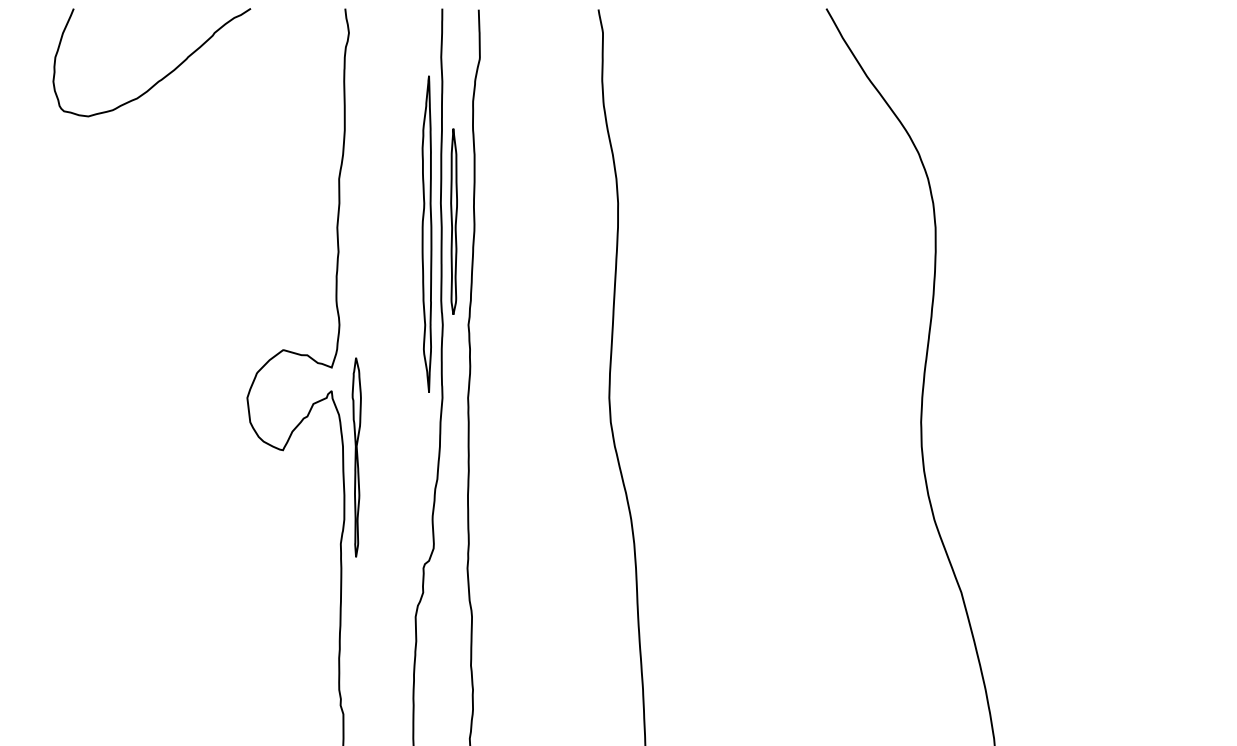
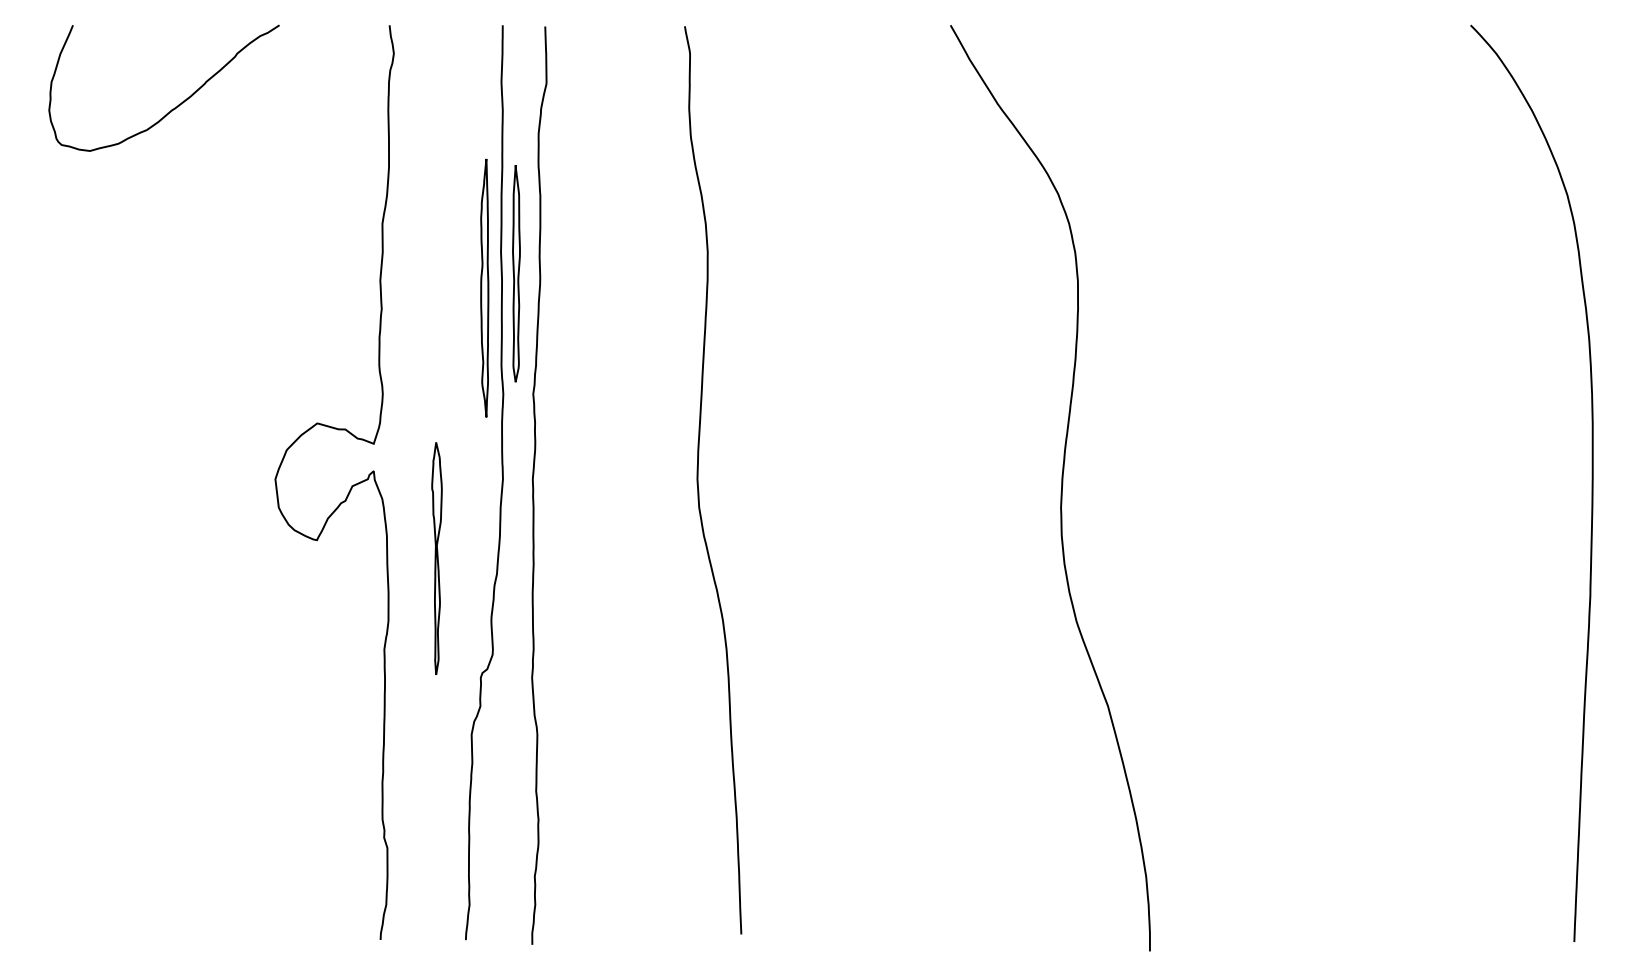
part: (426, 233) -> (484, 287), size x0.7
part: (356, 457) -> (436, 558), moved

